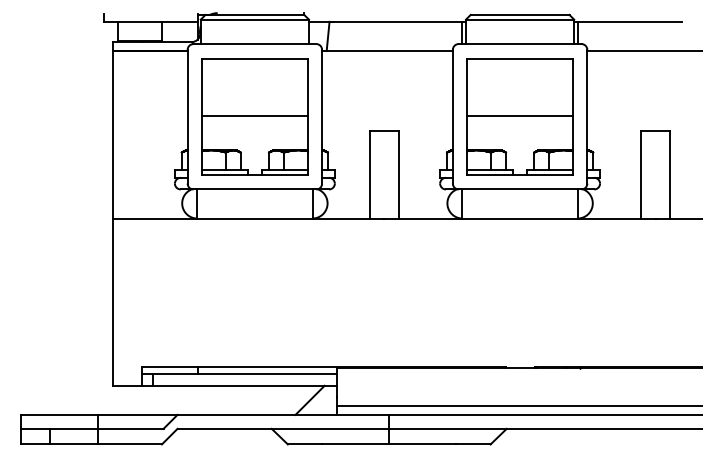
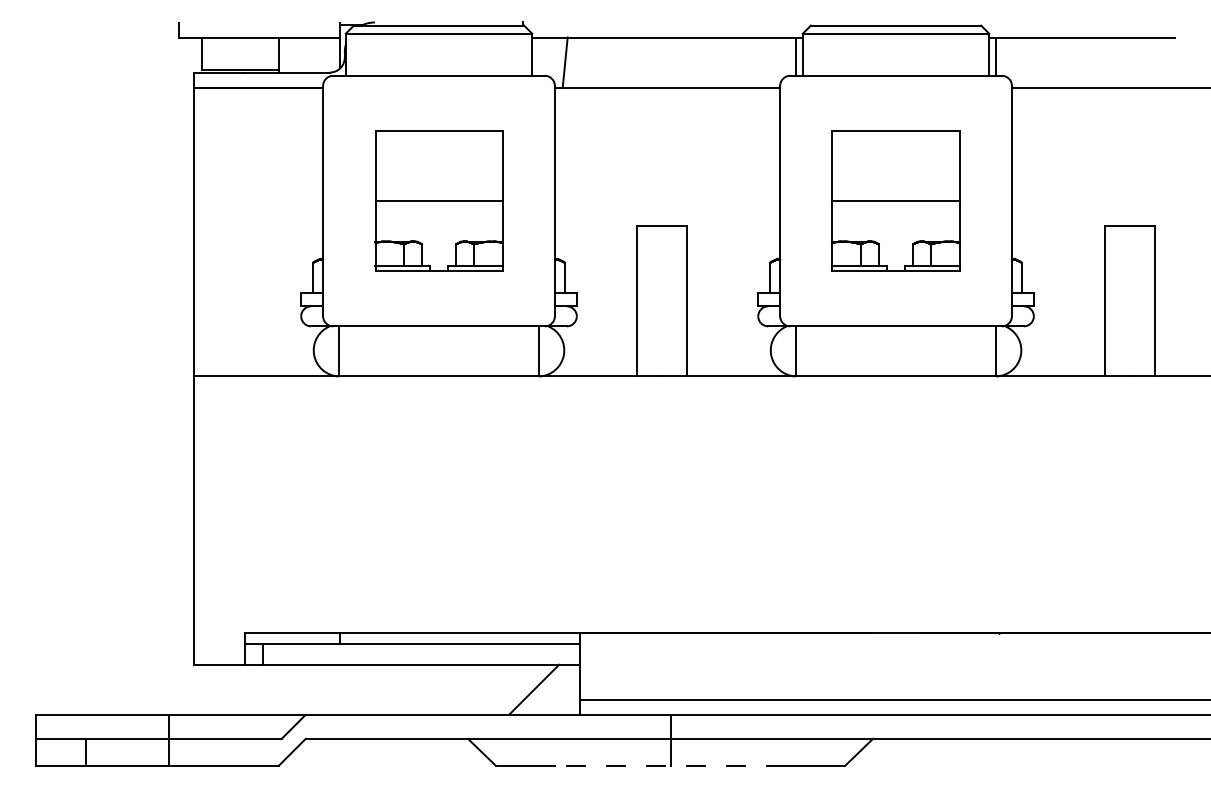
part: (254, 116) -> (438, 200), size x0.7
part: (519, 116) -> (895, 200), size x0.7
line: (388, 444) -> (669, 765), solid -> dashed

